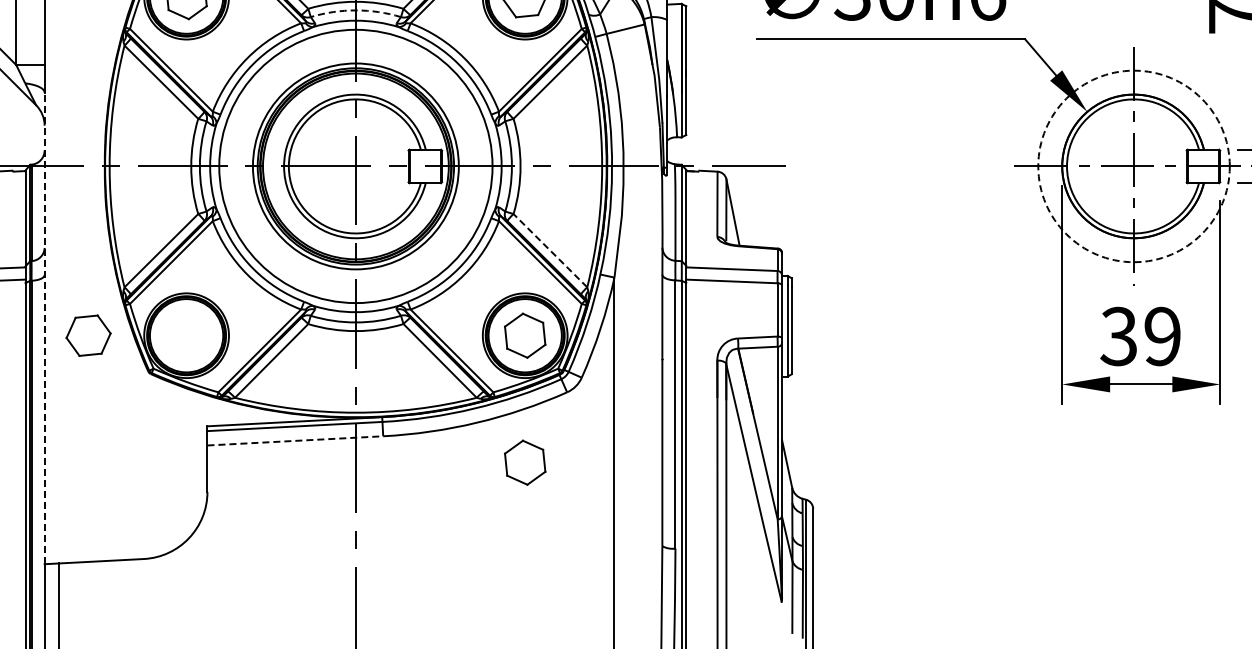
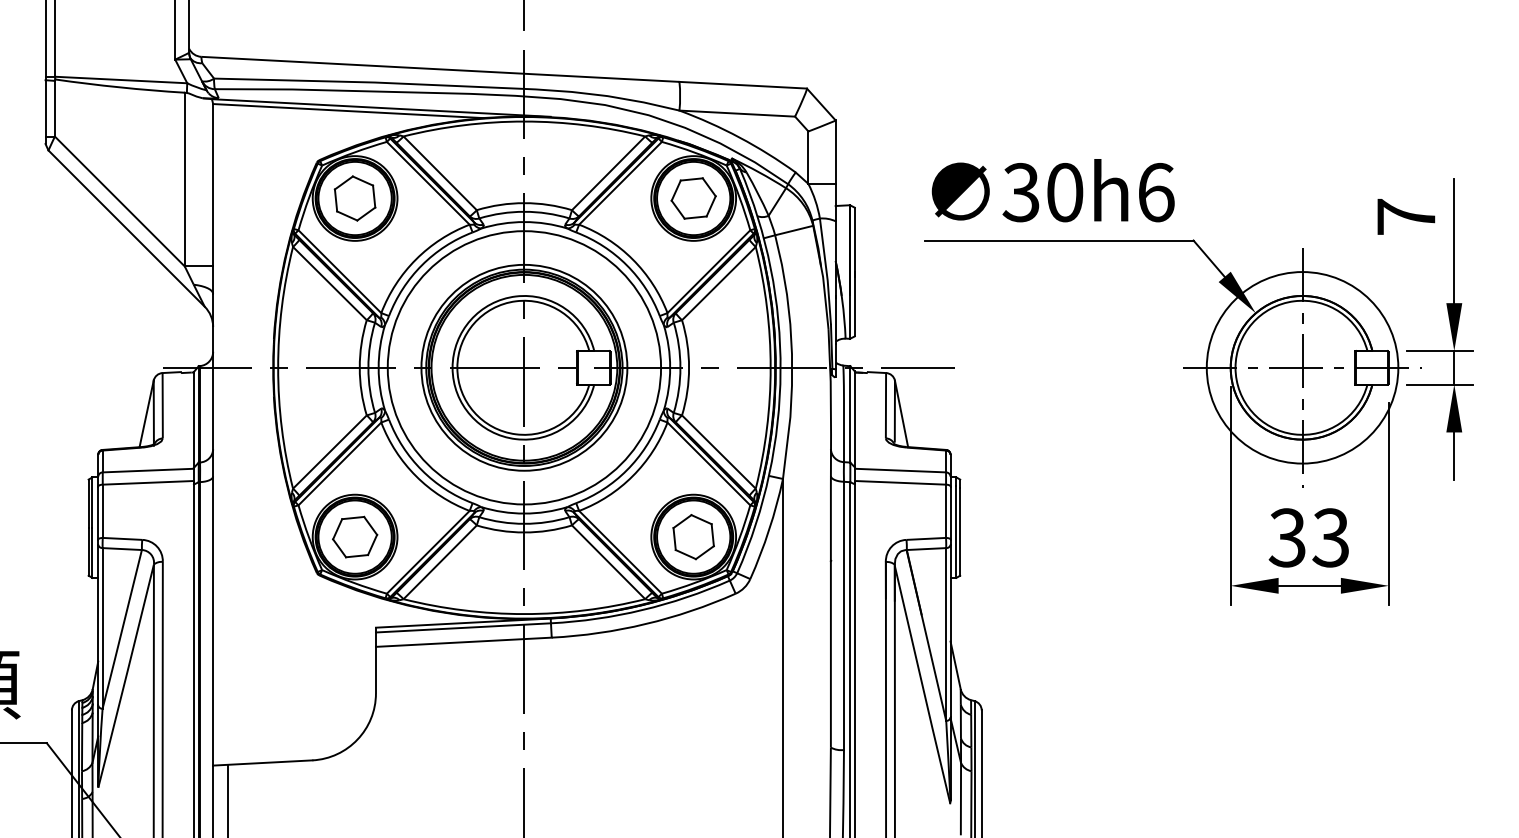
arc: (355, 10) -> (524, 211), dashed -> solid
circle: (1133, 166) -> (1302, 367), dashed -> solid
line: (550, 251) -> (719, 452), dashed -> solid
line: (44, 328) -> (213, 529), dashed -> solid
part: (88, 335) -> (355, 536), moved
text: (1161, 336) -> (1330, 537), 39 -> 33
line: (295, 441) -> (464, 642), dashed -> solid
part: (524, 463) -> (693, 664), removed

